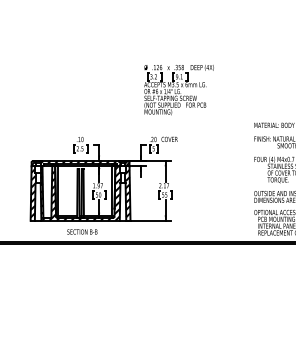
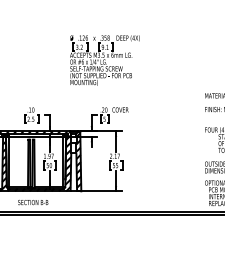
part: (178, 90) -> (104, 61), moved

